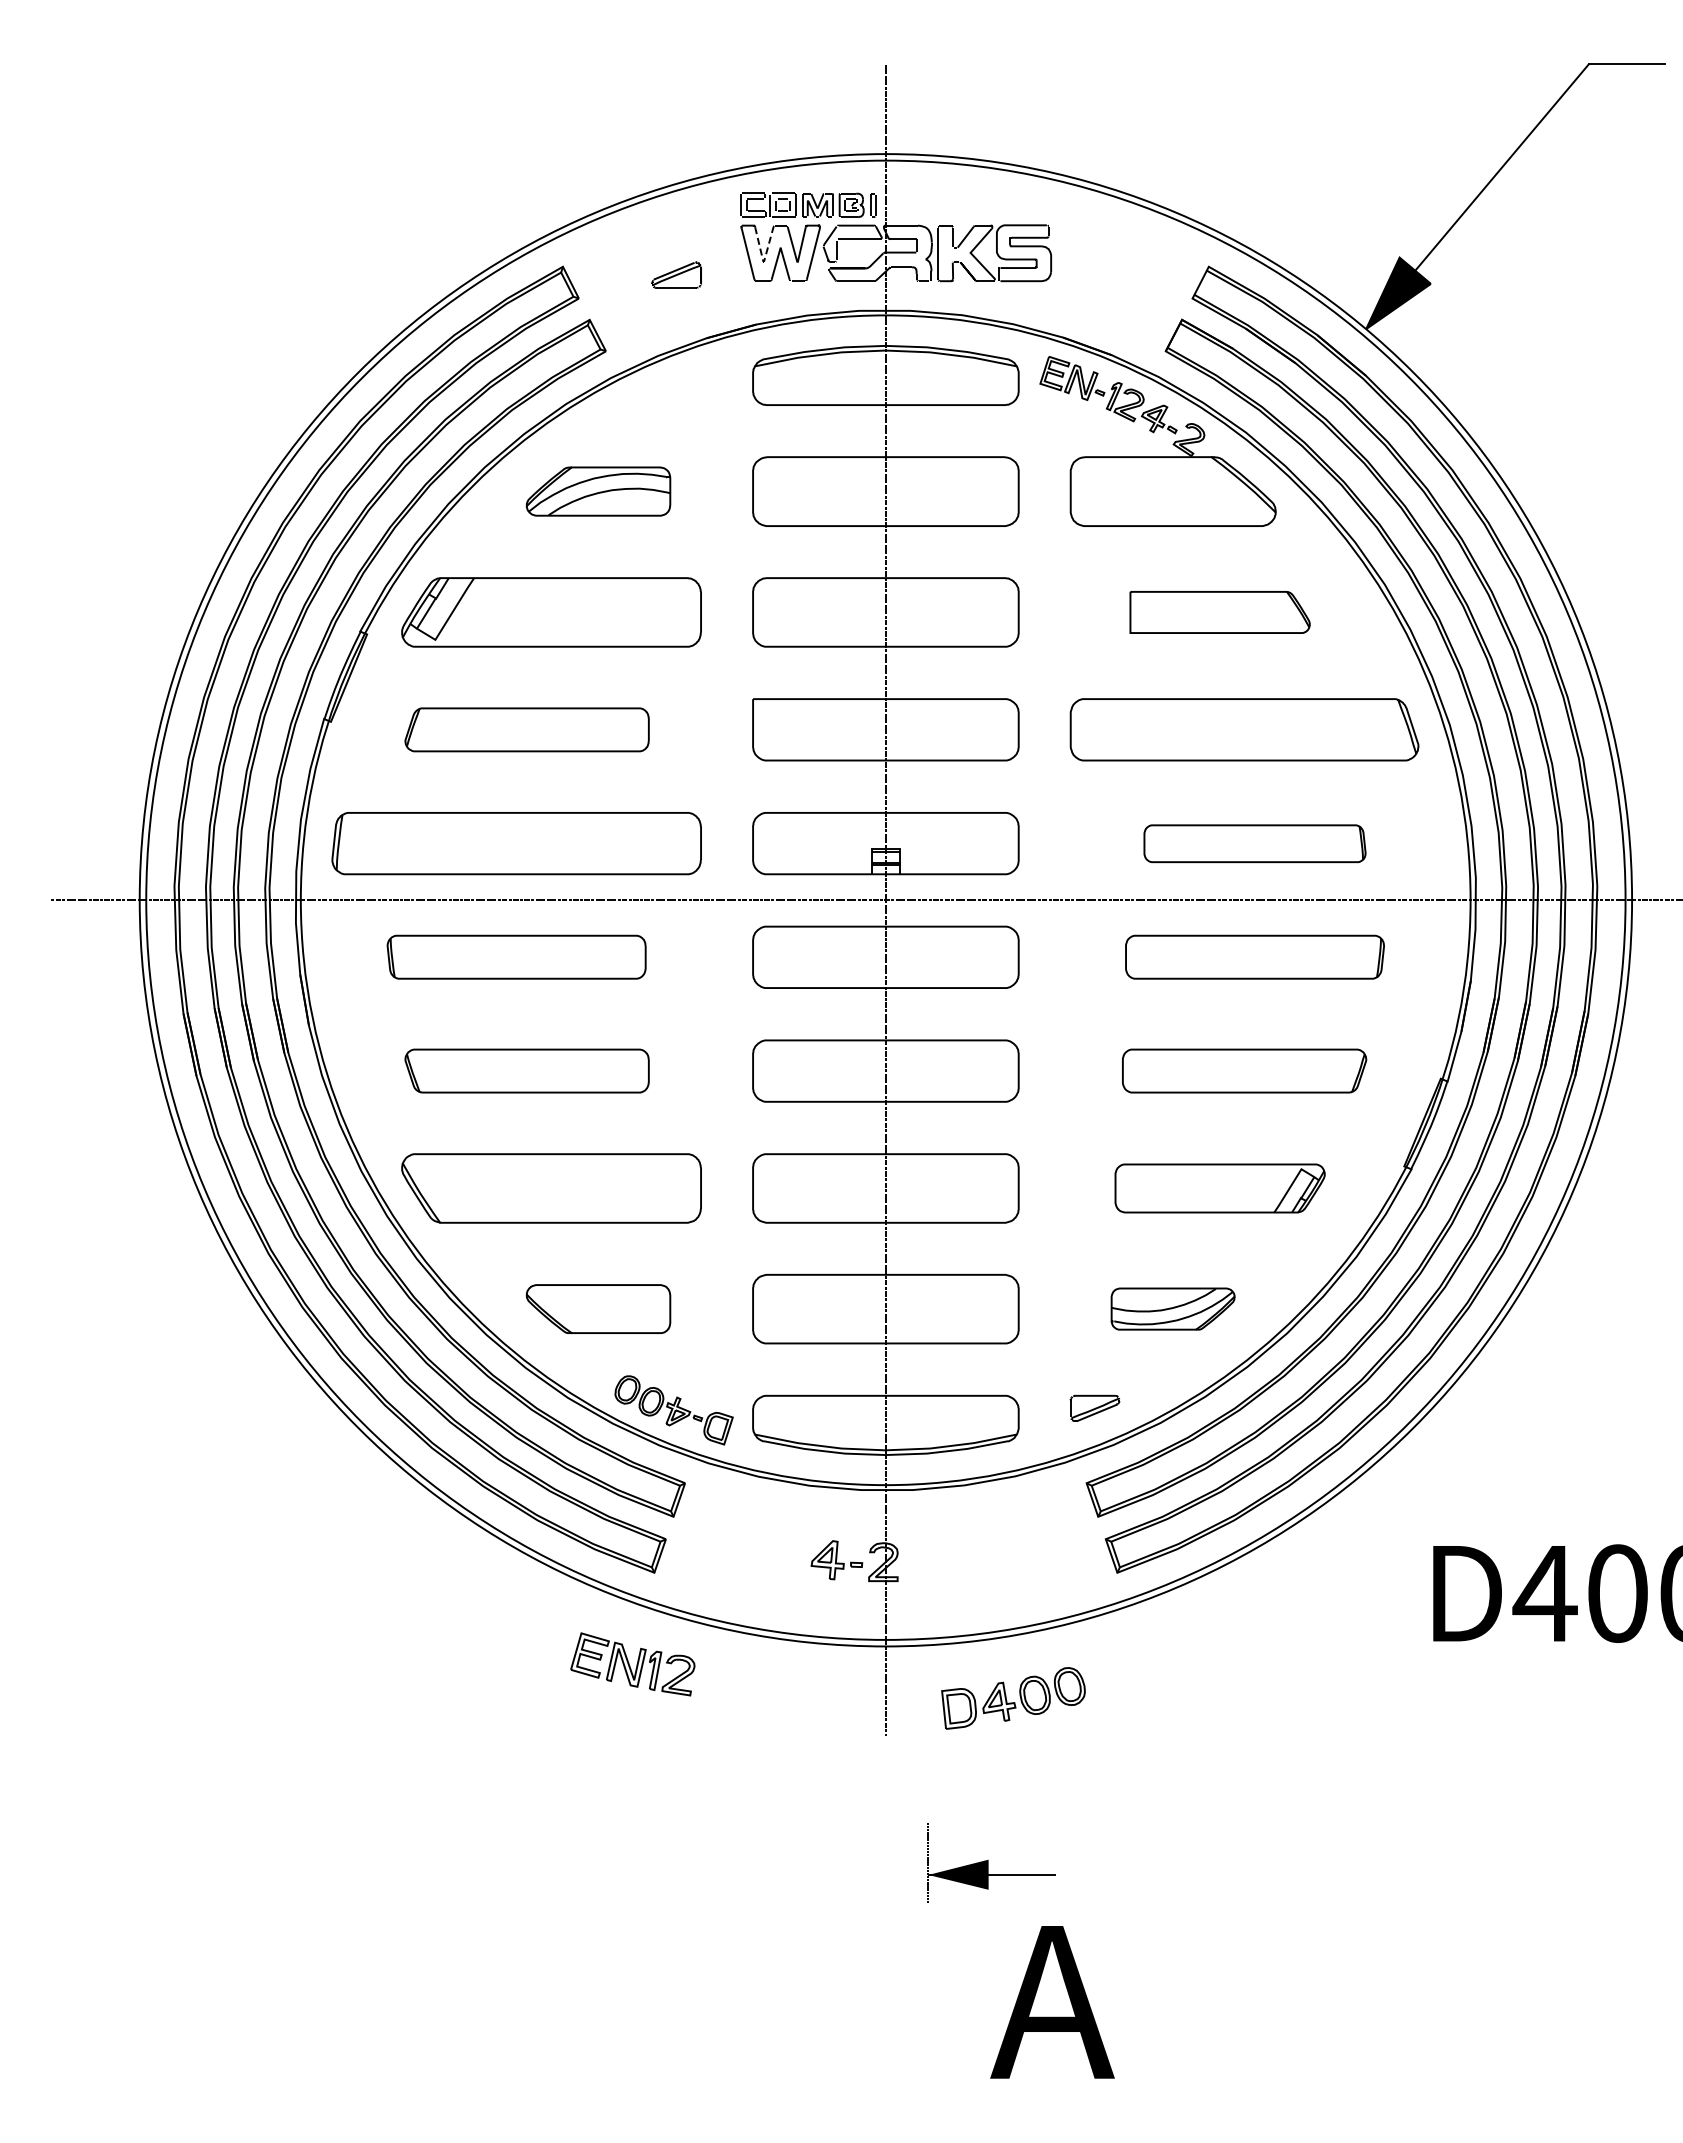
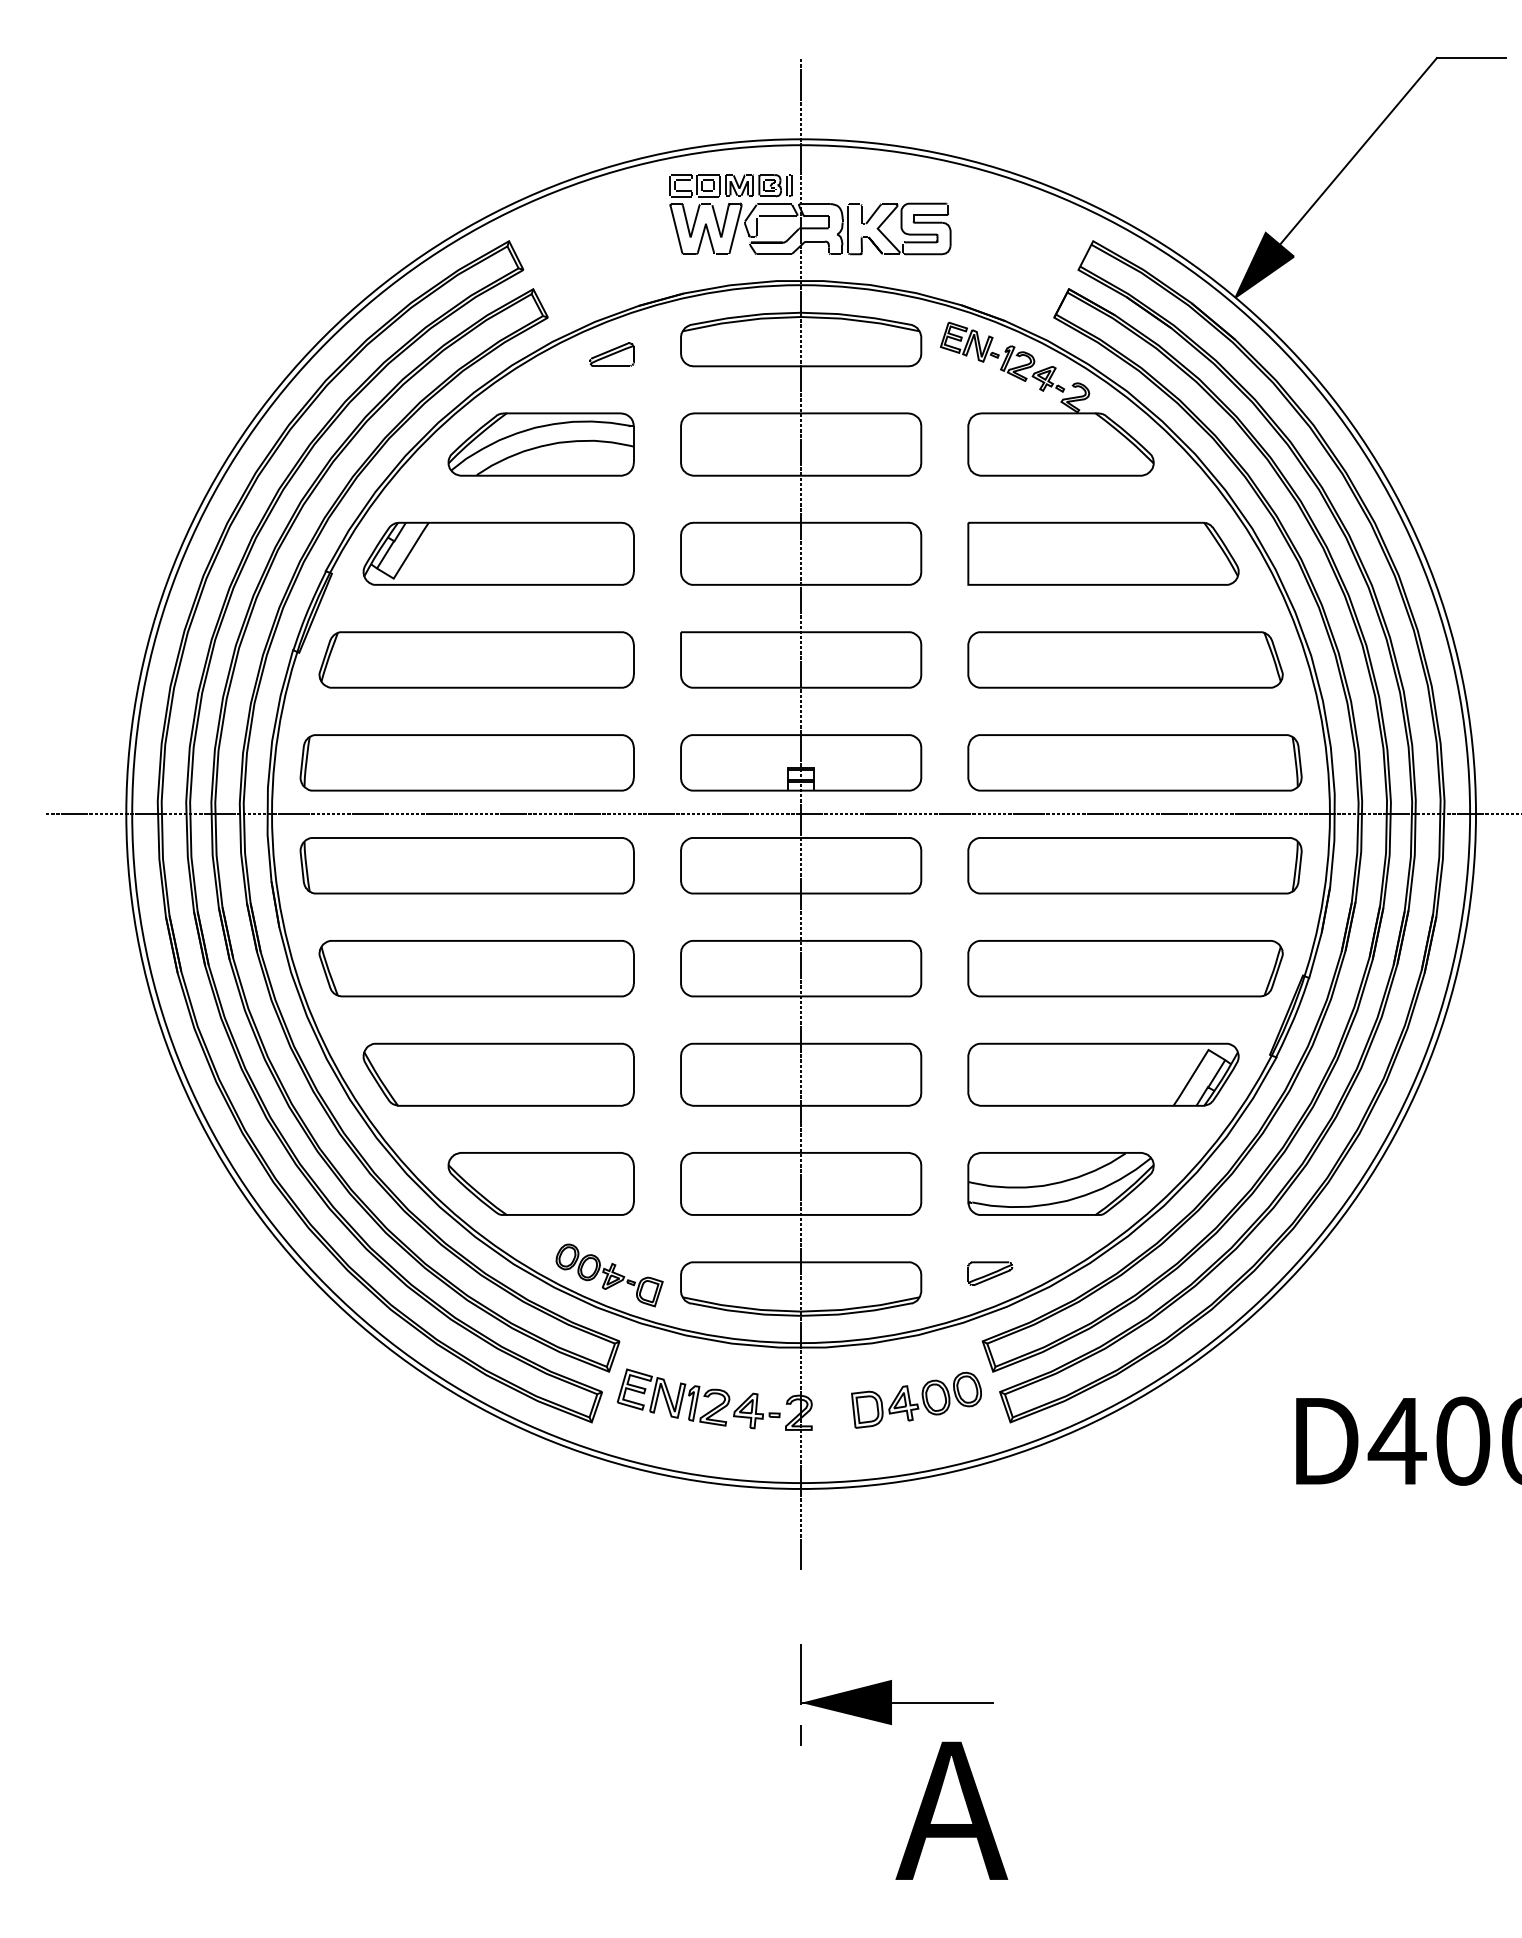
line: (764, 261) -> (691, 236), dashed -> solid
part: (676, 274) -> (611, 354), moved
part: (598, 491) -> (541, 444), size x1.43
part: (1219, 612) -> (1102, 553), size x1.67
part: (526, 729) -> (476, 659), size x1.43
part: (1254, 843) -> (1134, 762), size x1.67
part: (516, 956) -> (467, 864), size x1.43
part: (1254, 956) -> (1134, 864), size x1.43
part: (526, 1070) -> (476, 968), size x1.43
part: (1244, 1070) -> (1125, 968), size x1.43
part: (1219, 1188) -> (1102, 1074), size x1.43
part: (598, 1308) -> (541, 1183), size x1.43
part: (1172, 1308) -> (1060, 1183), size x1.67
part: (632, 1664) -> (673, 1397), moved
part: (1013, 1698) -> (916, 1400), moved
part: (991, 1862) -> (896, 1684), size x1.67

